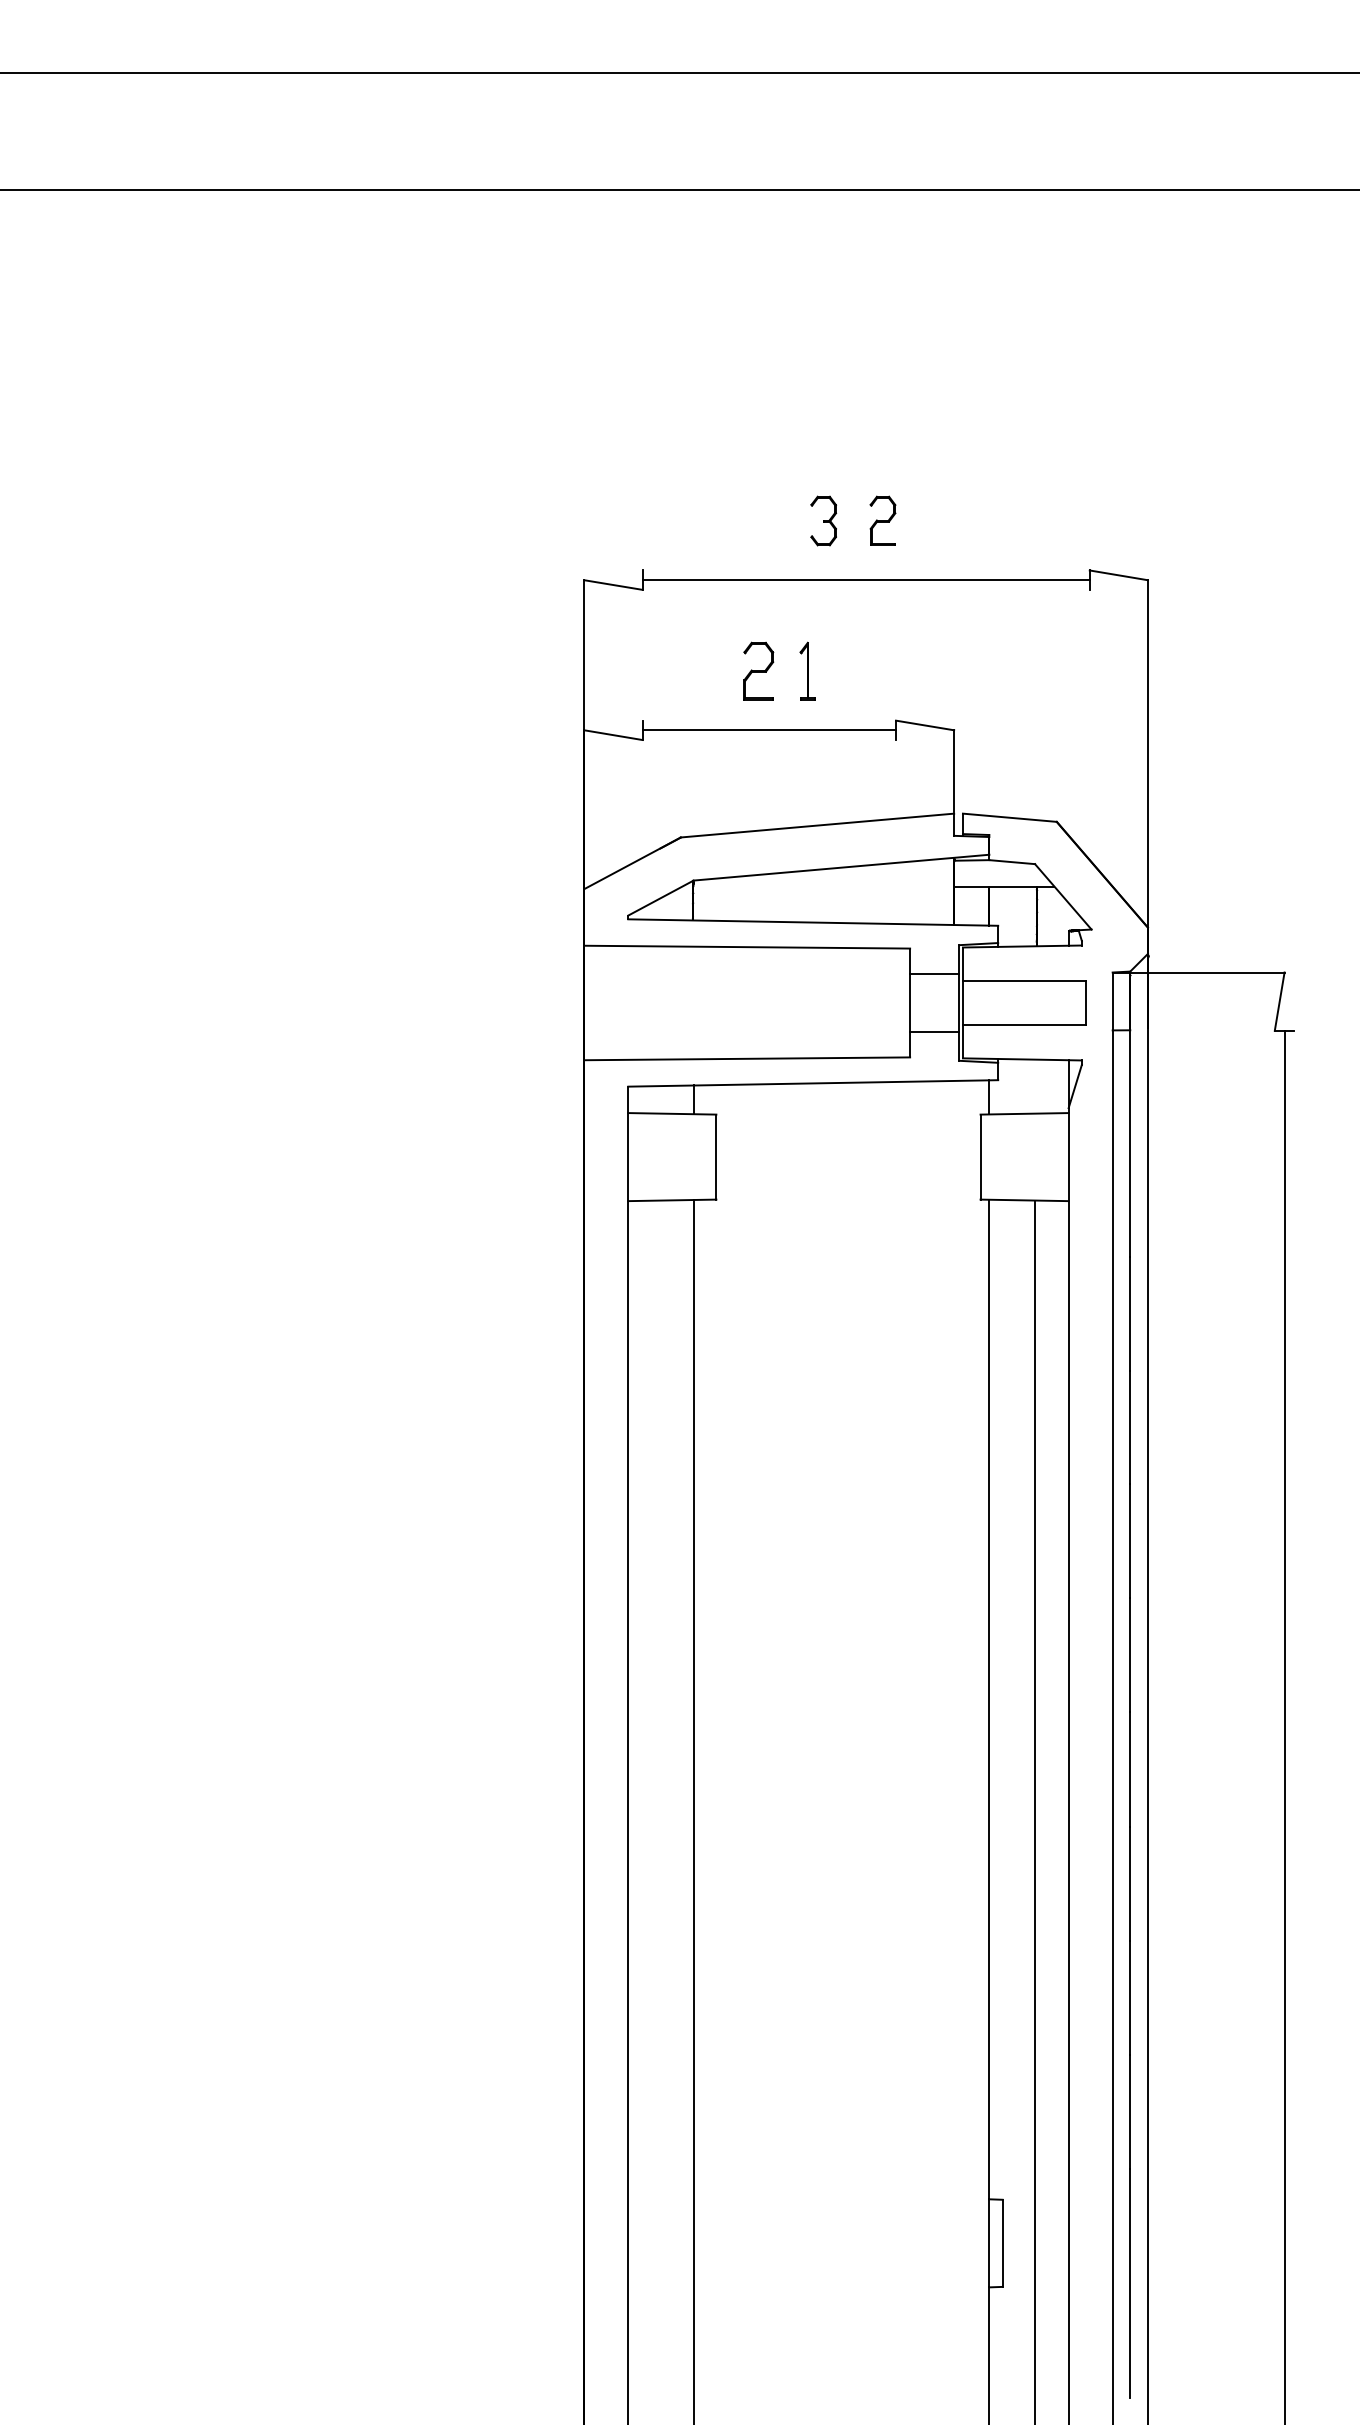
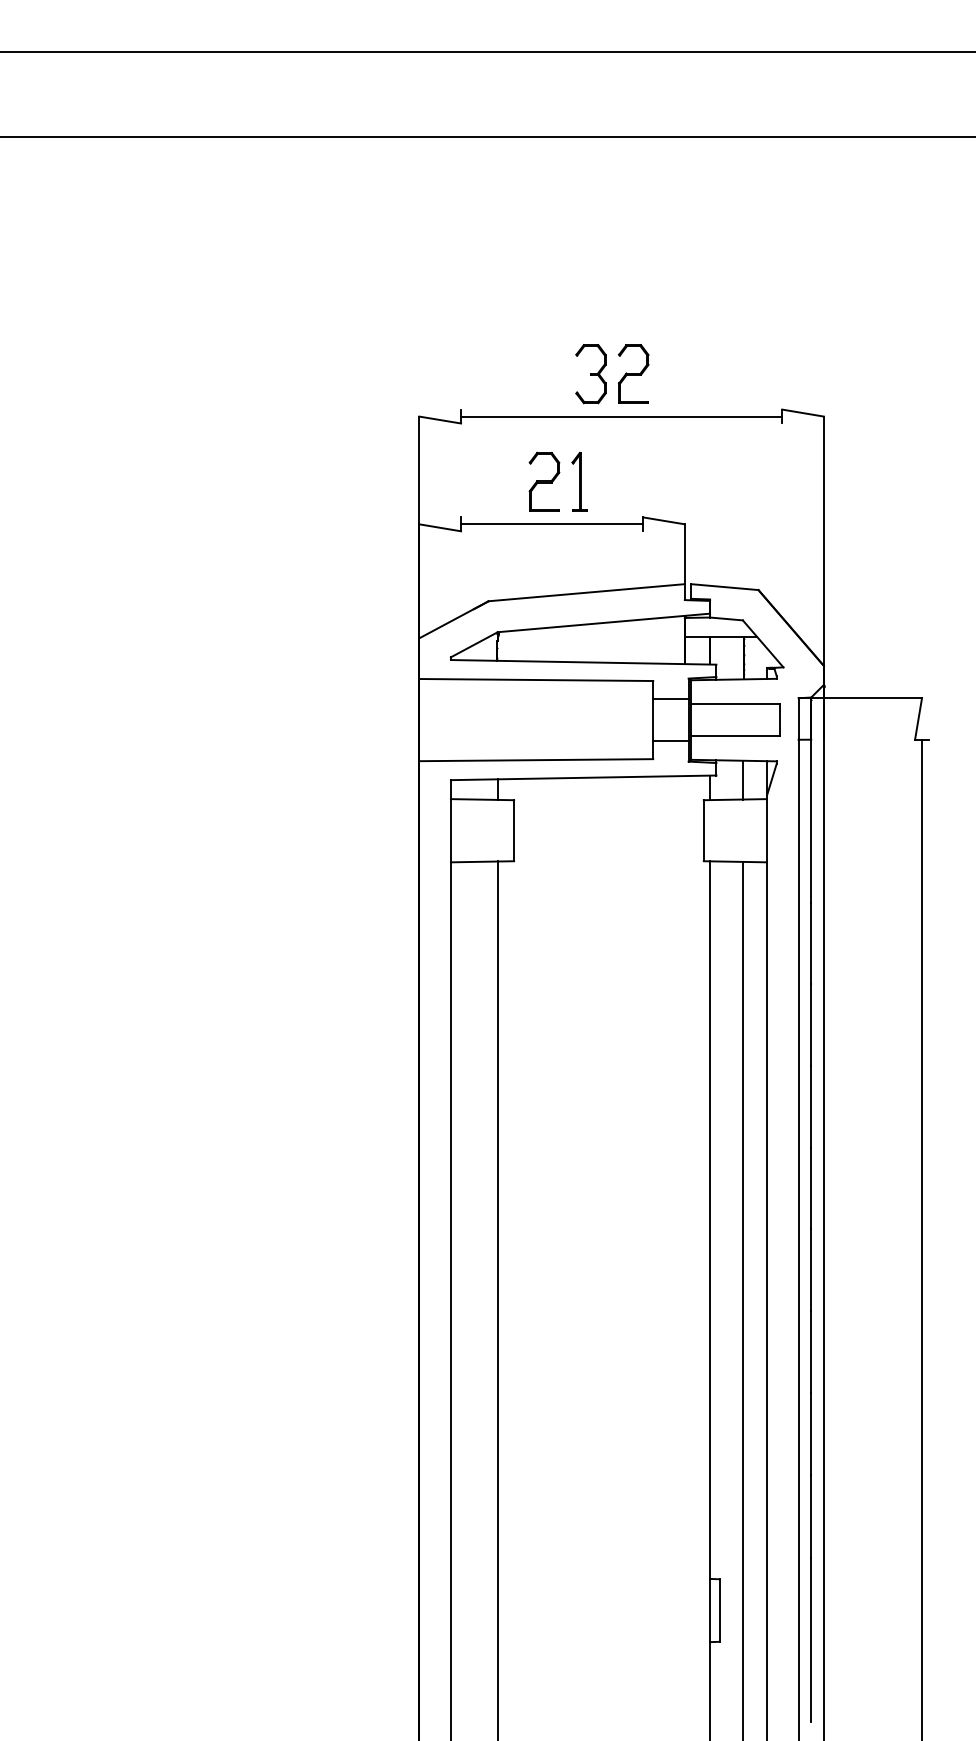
part: (823, 520) -> (591, 373), size x1.67
part: (882, 520) -> (633, 373), size x1.67
part: (758, 670) -> (544, 481), size x1.43
part: (807, 670) -> (579, 481), size x1.43
line: (1035, 1086) -> (743, 780), added

